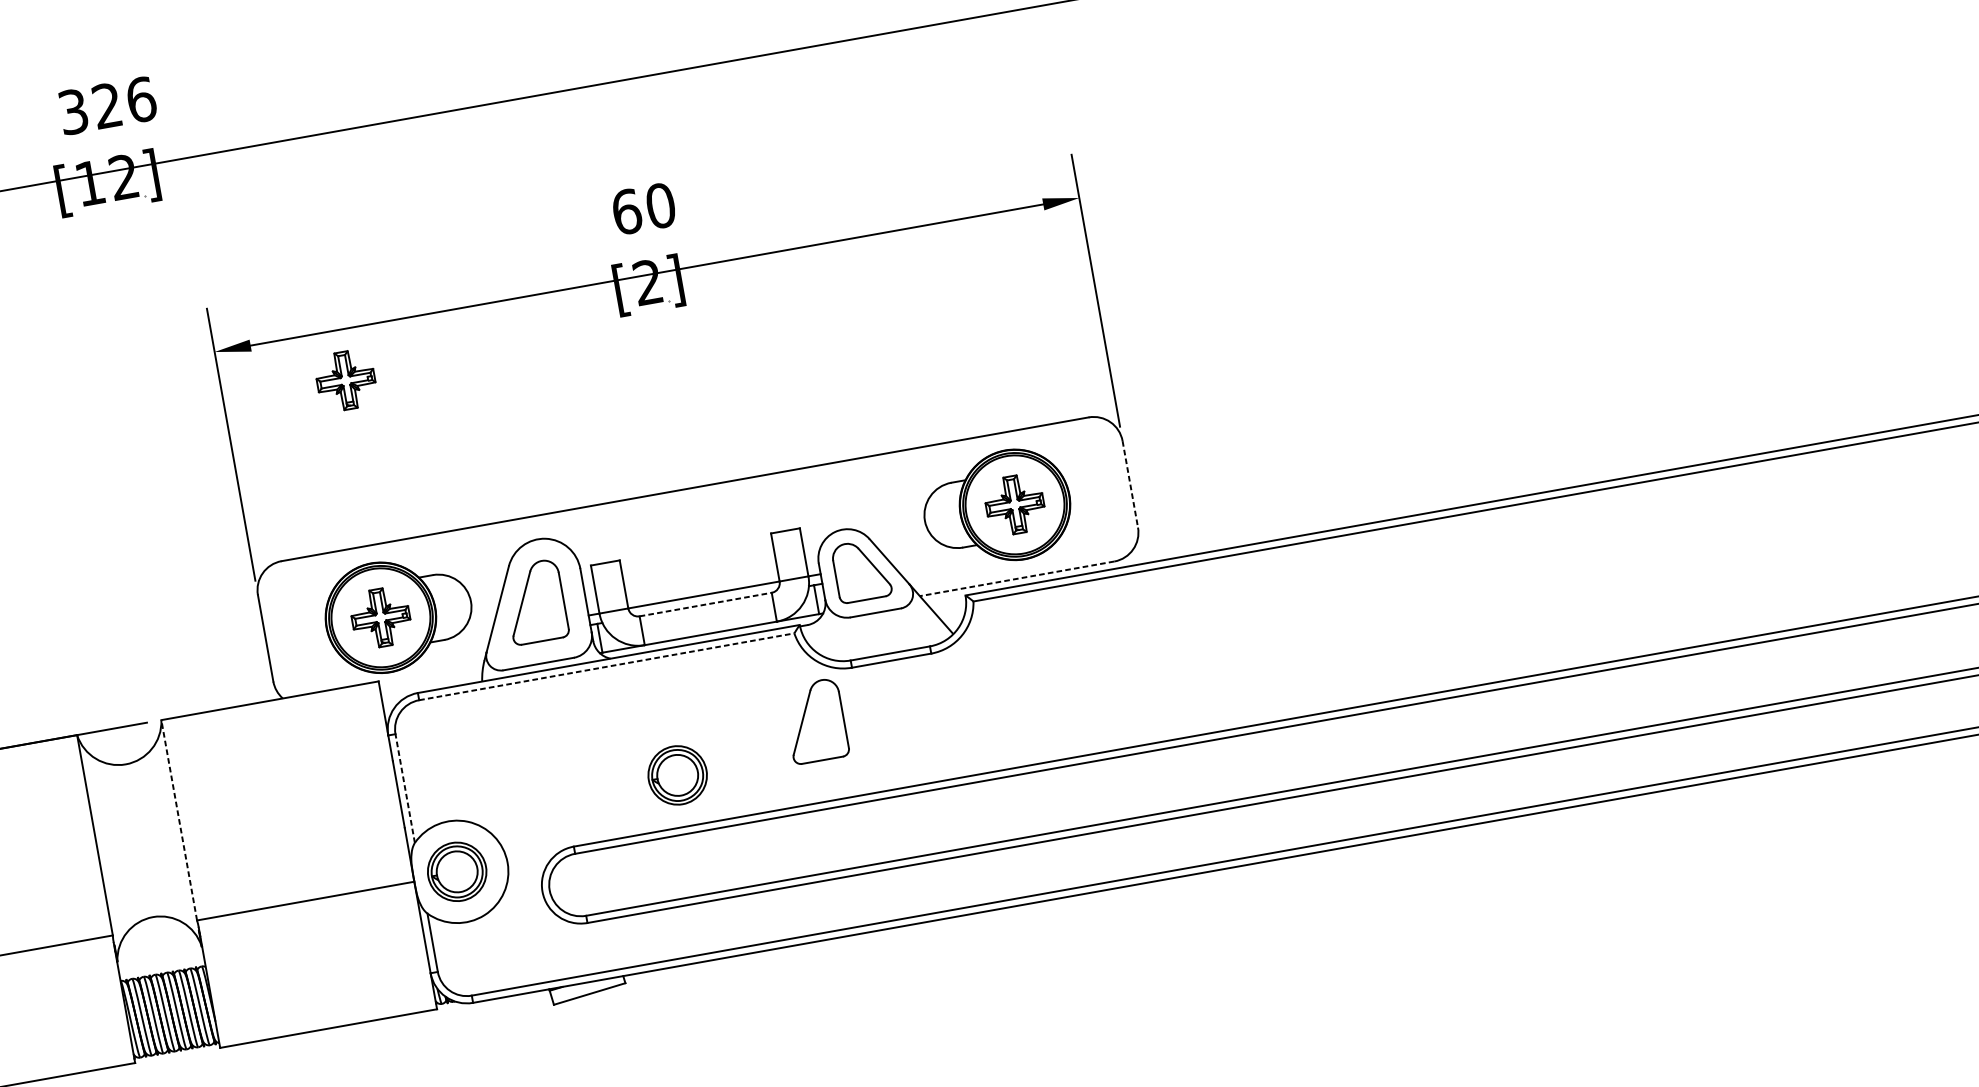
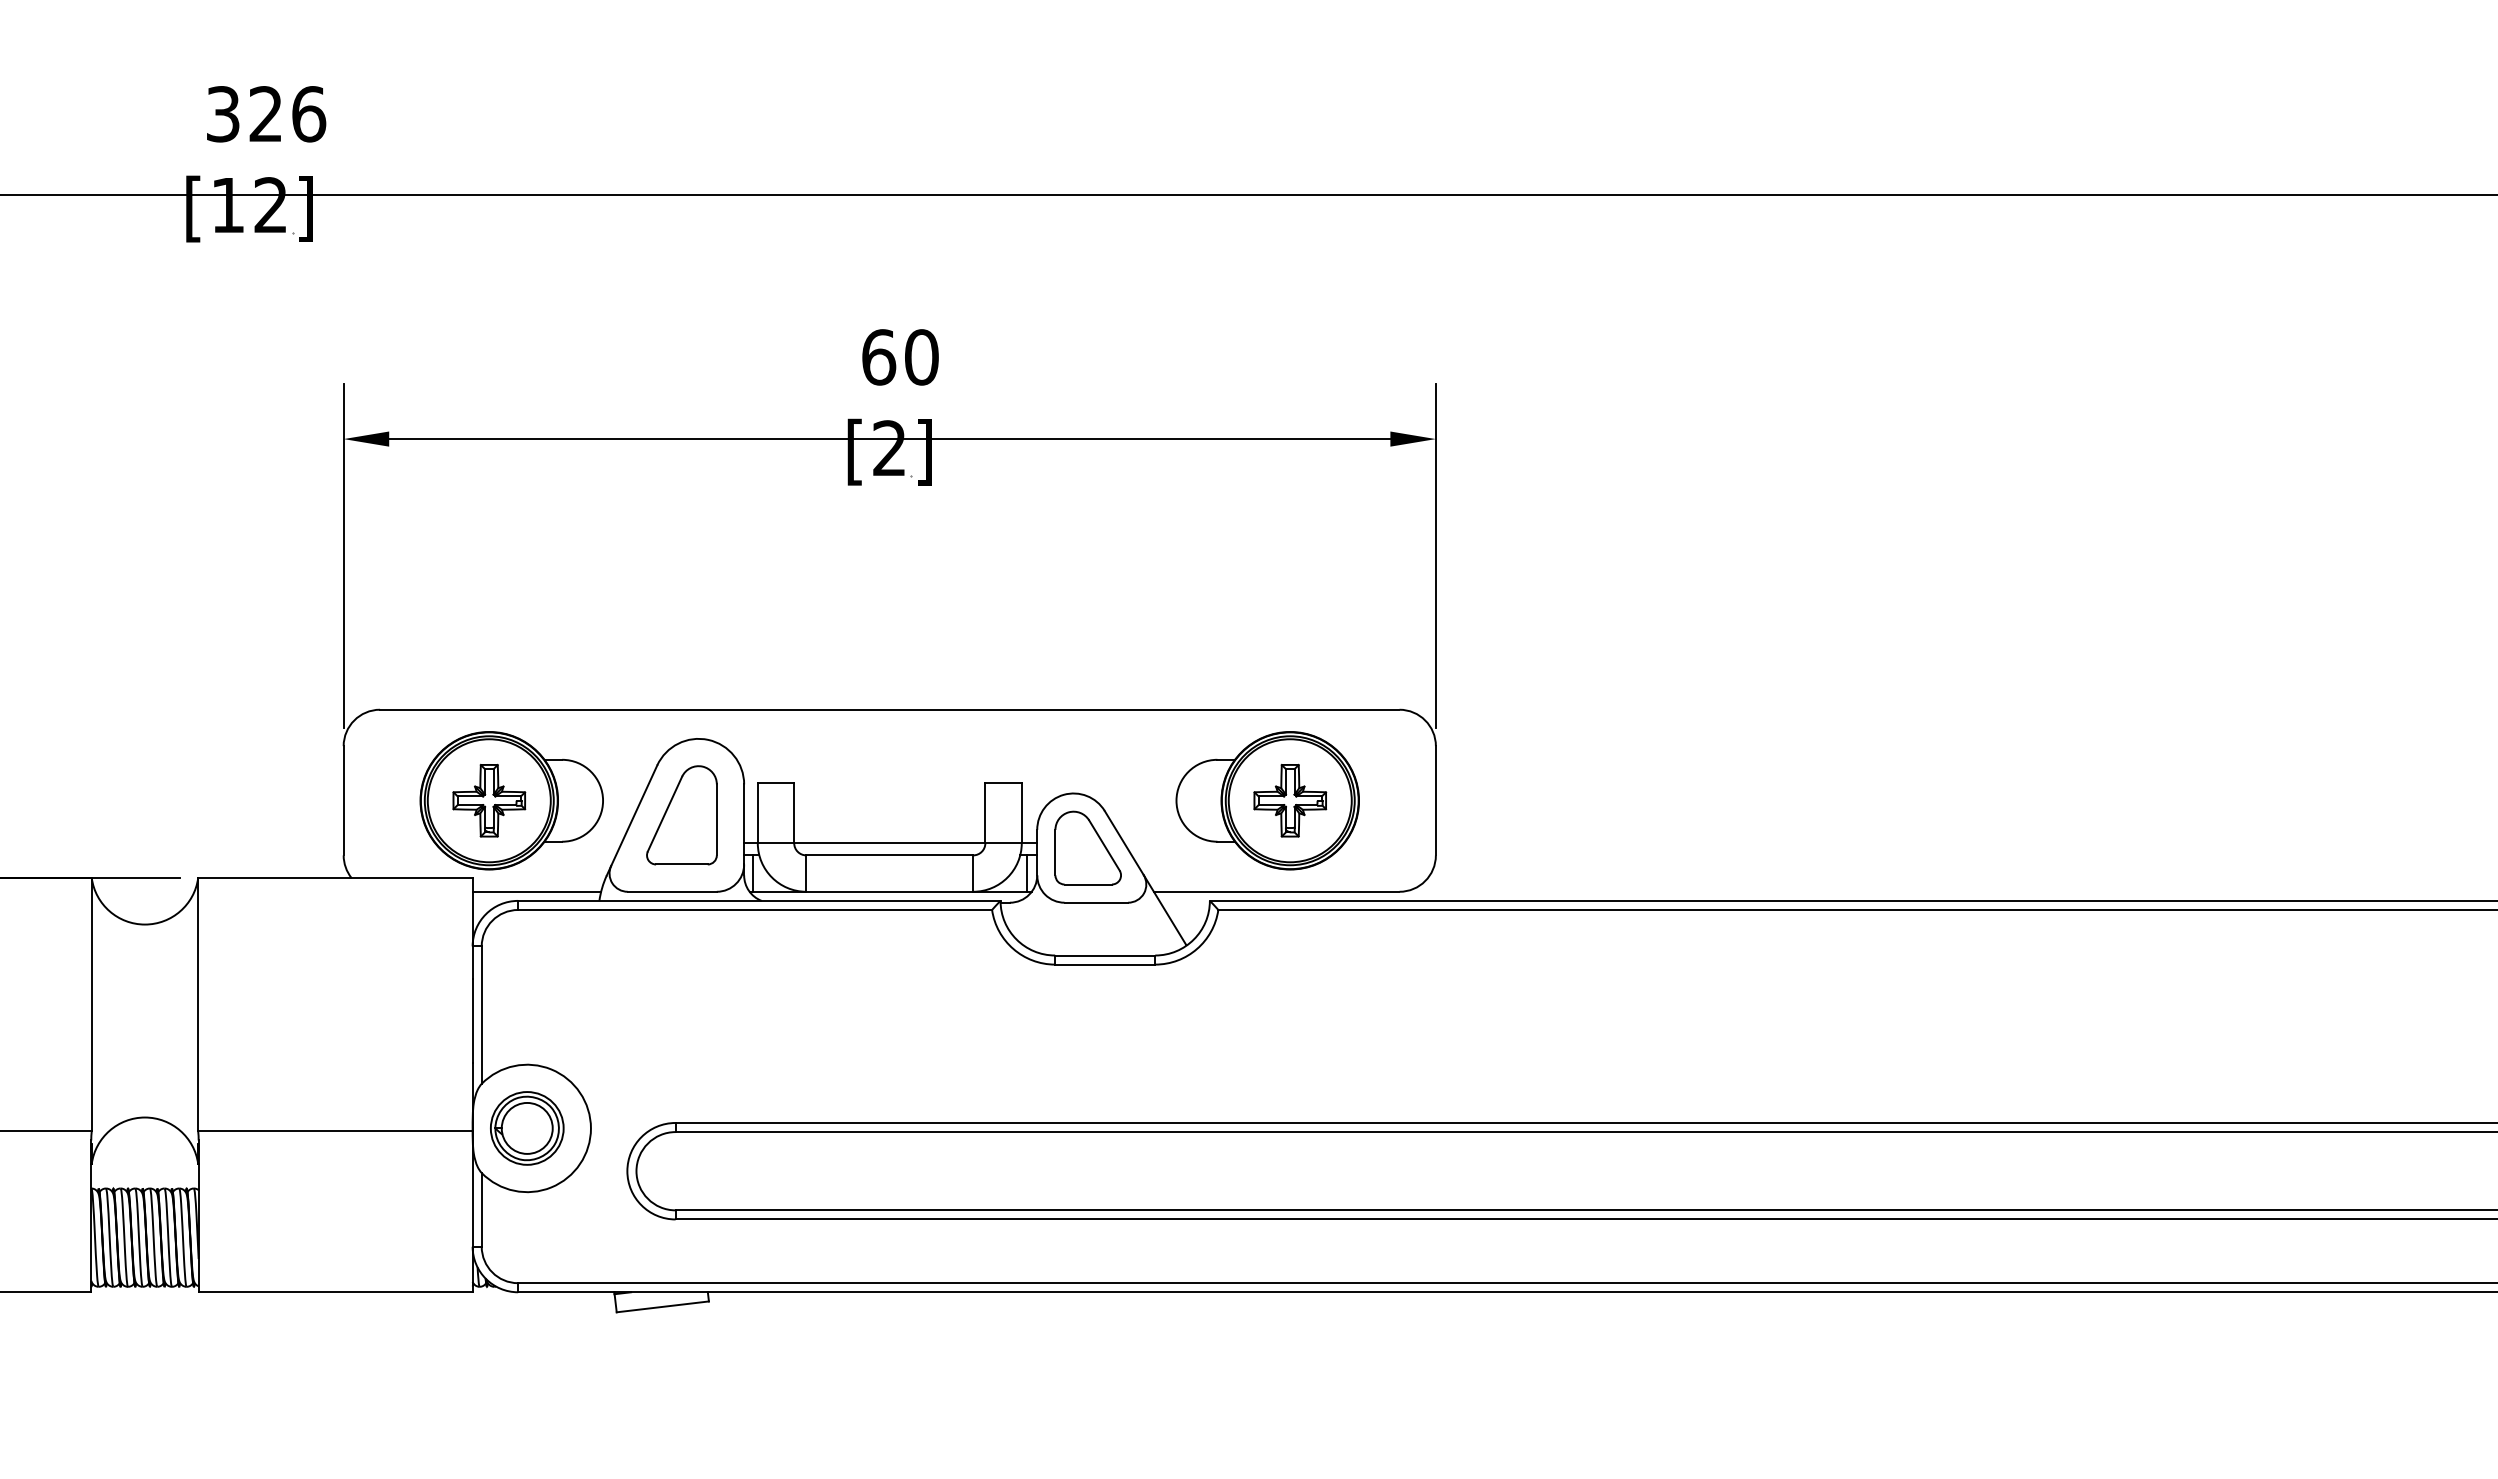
part: (346, 380) -> (498, 502), removed
line: (1129, 484) -> (1435, 800), dashed -> solid
line: (1016, 578) -> (1276, 891), dashed -> solid
line: (706, 604) -> (890, 855), dashed -> solid
line: (607, 667) -> (755, 910), dashed -> solid
line: (431, 682) -> (536, 891), added
part: (815, 721) -> (998, 1022), removed
part: (677, 775) -> (818, 1058), removed
line: (405, 788) -> (481, 1015), dashed -> solid
line: (179, 820) -> (198, 1004), dashed -> solid

